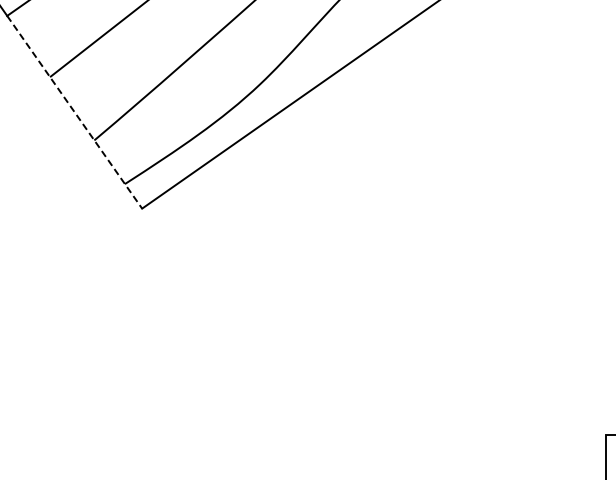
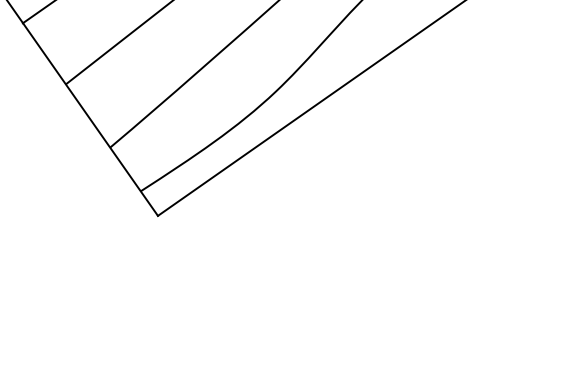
line: (74, 112) -> (90, 119), dashed -> solid

